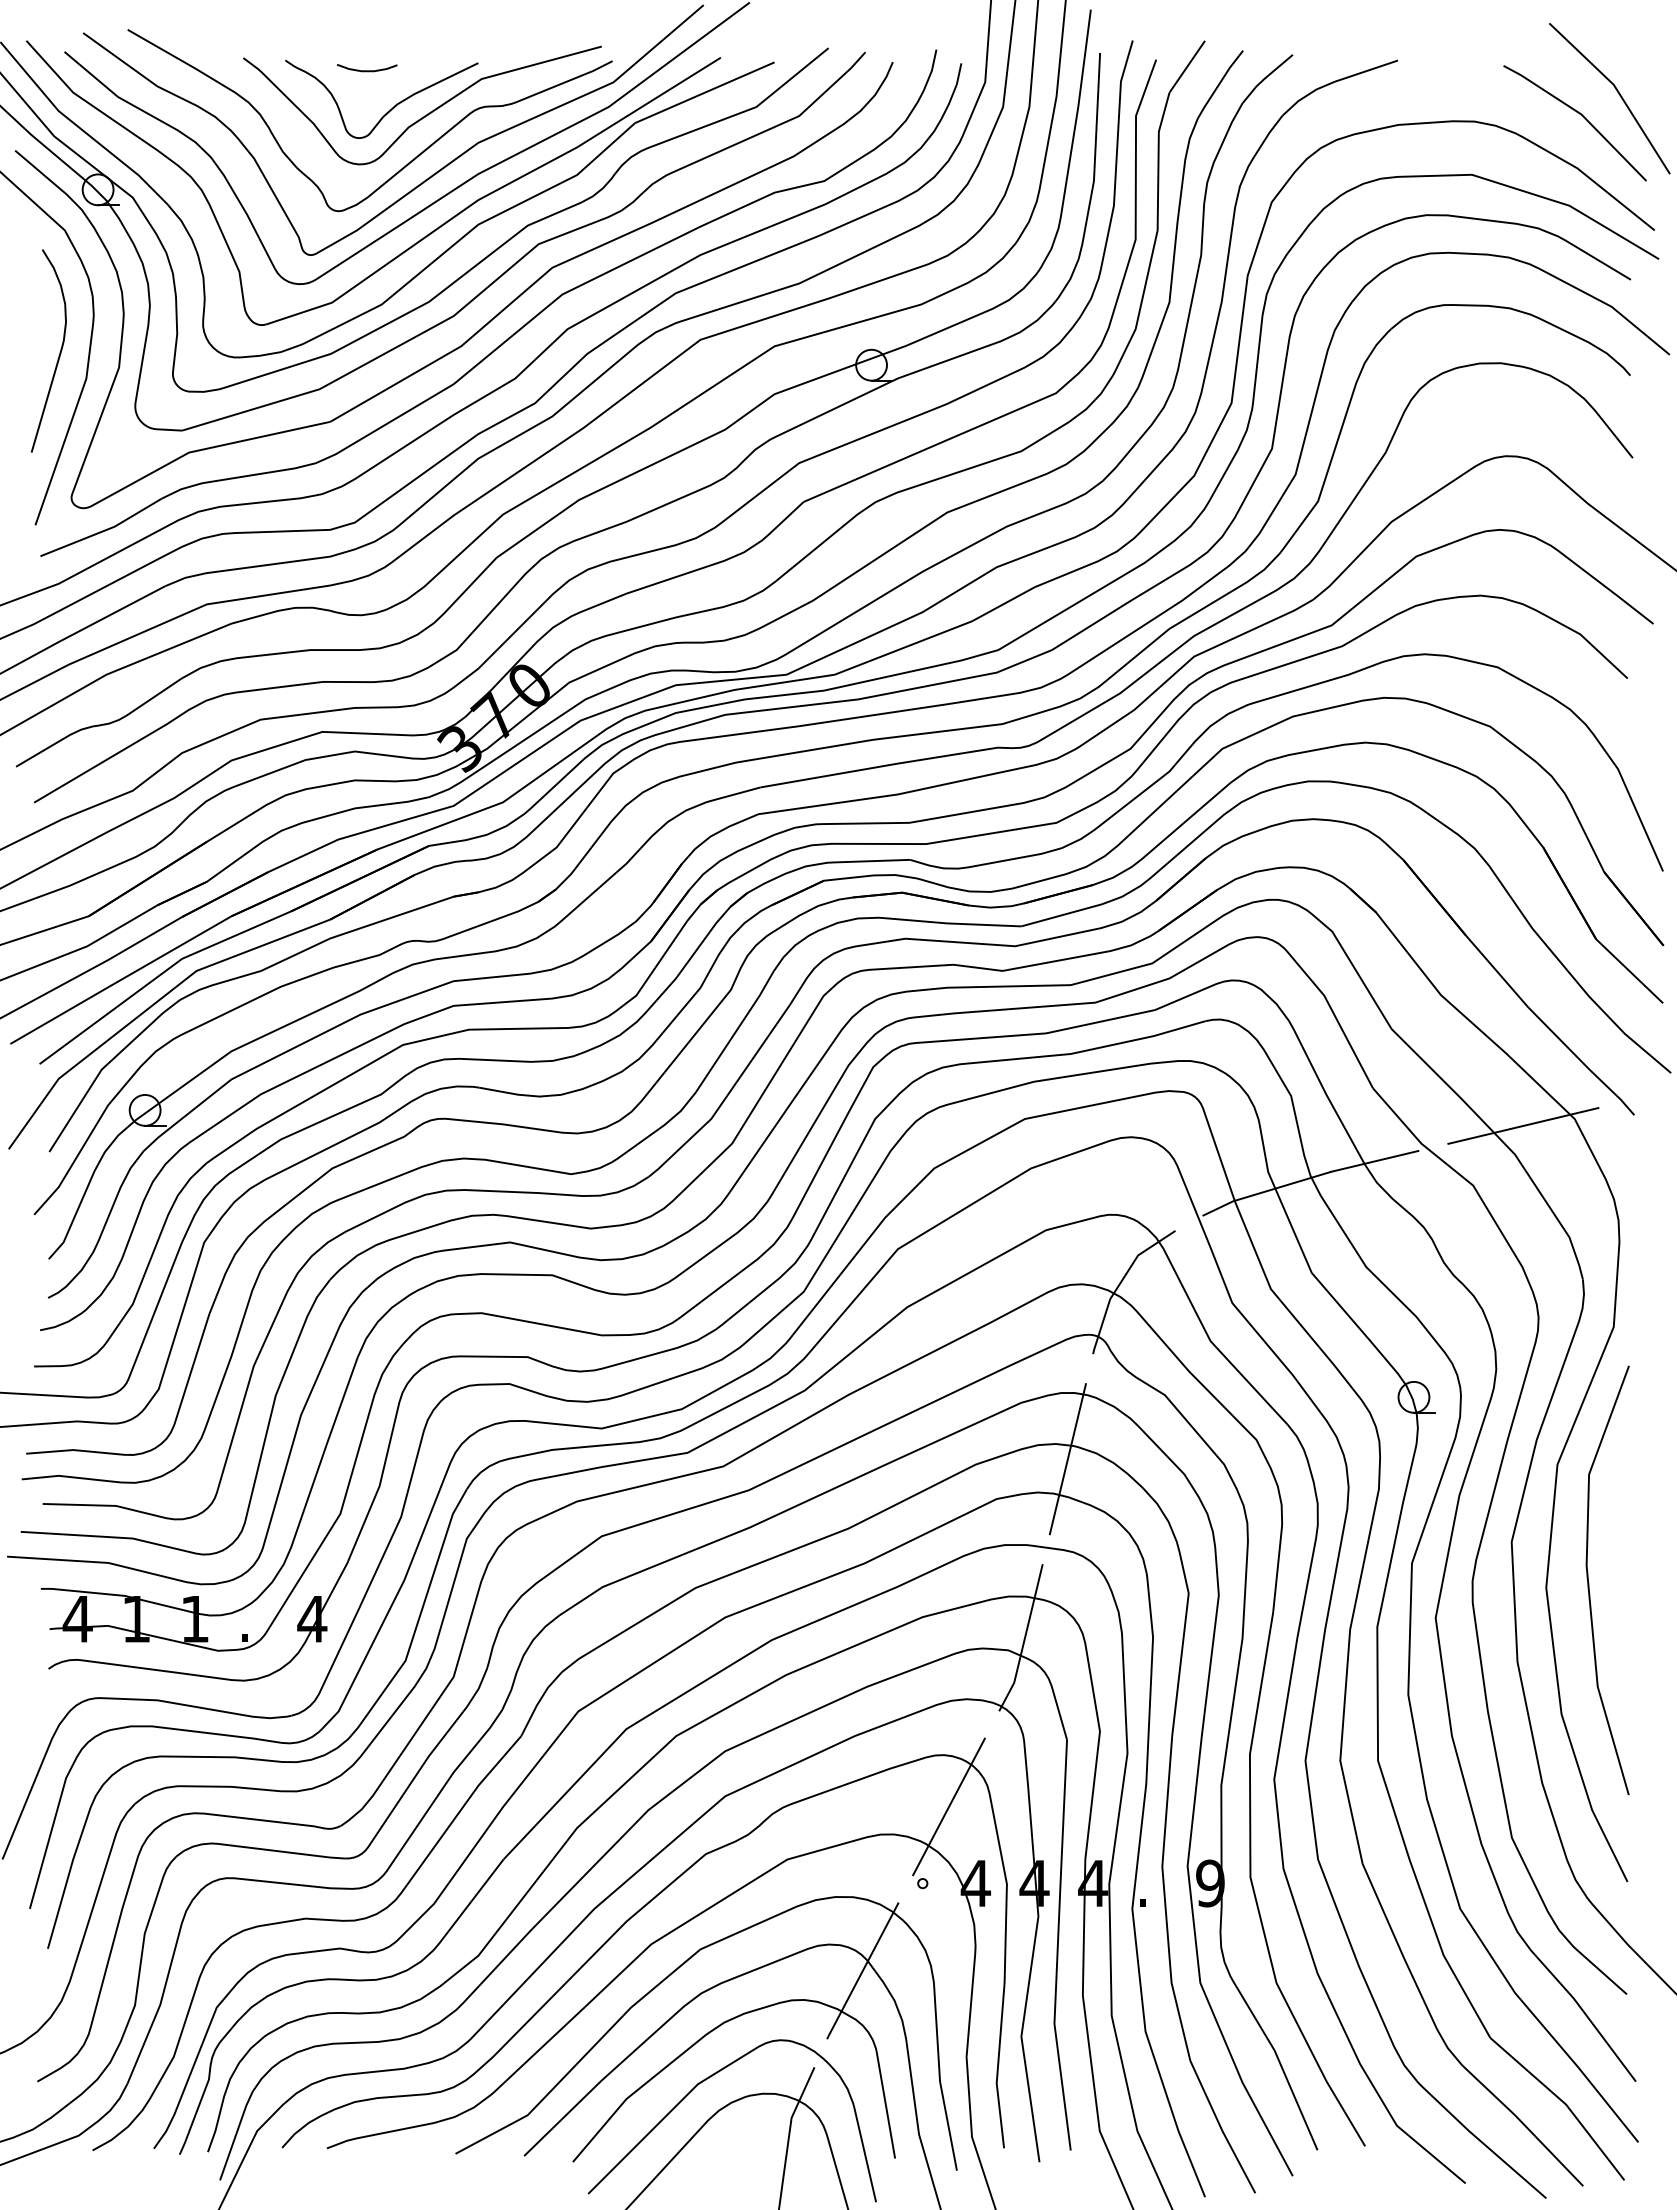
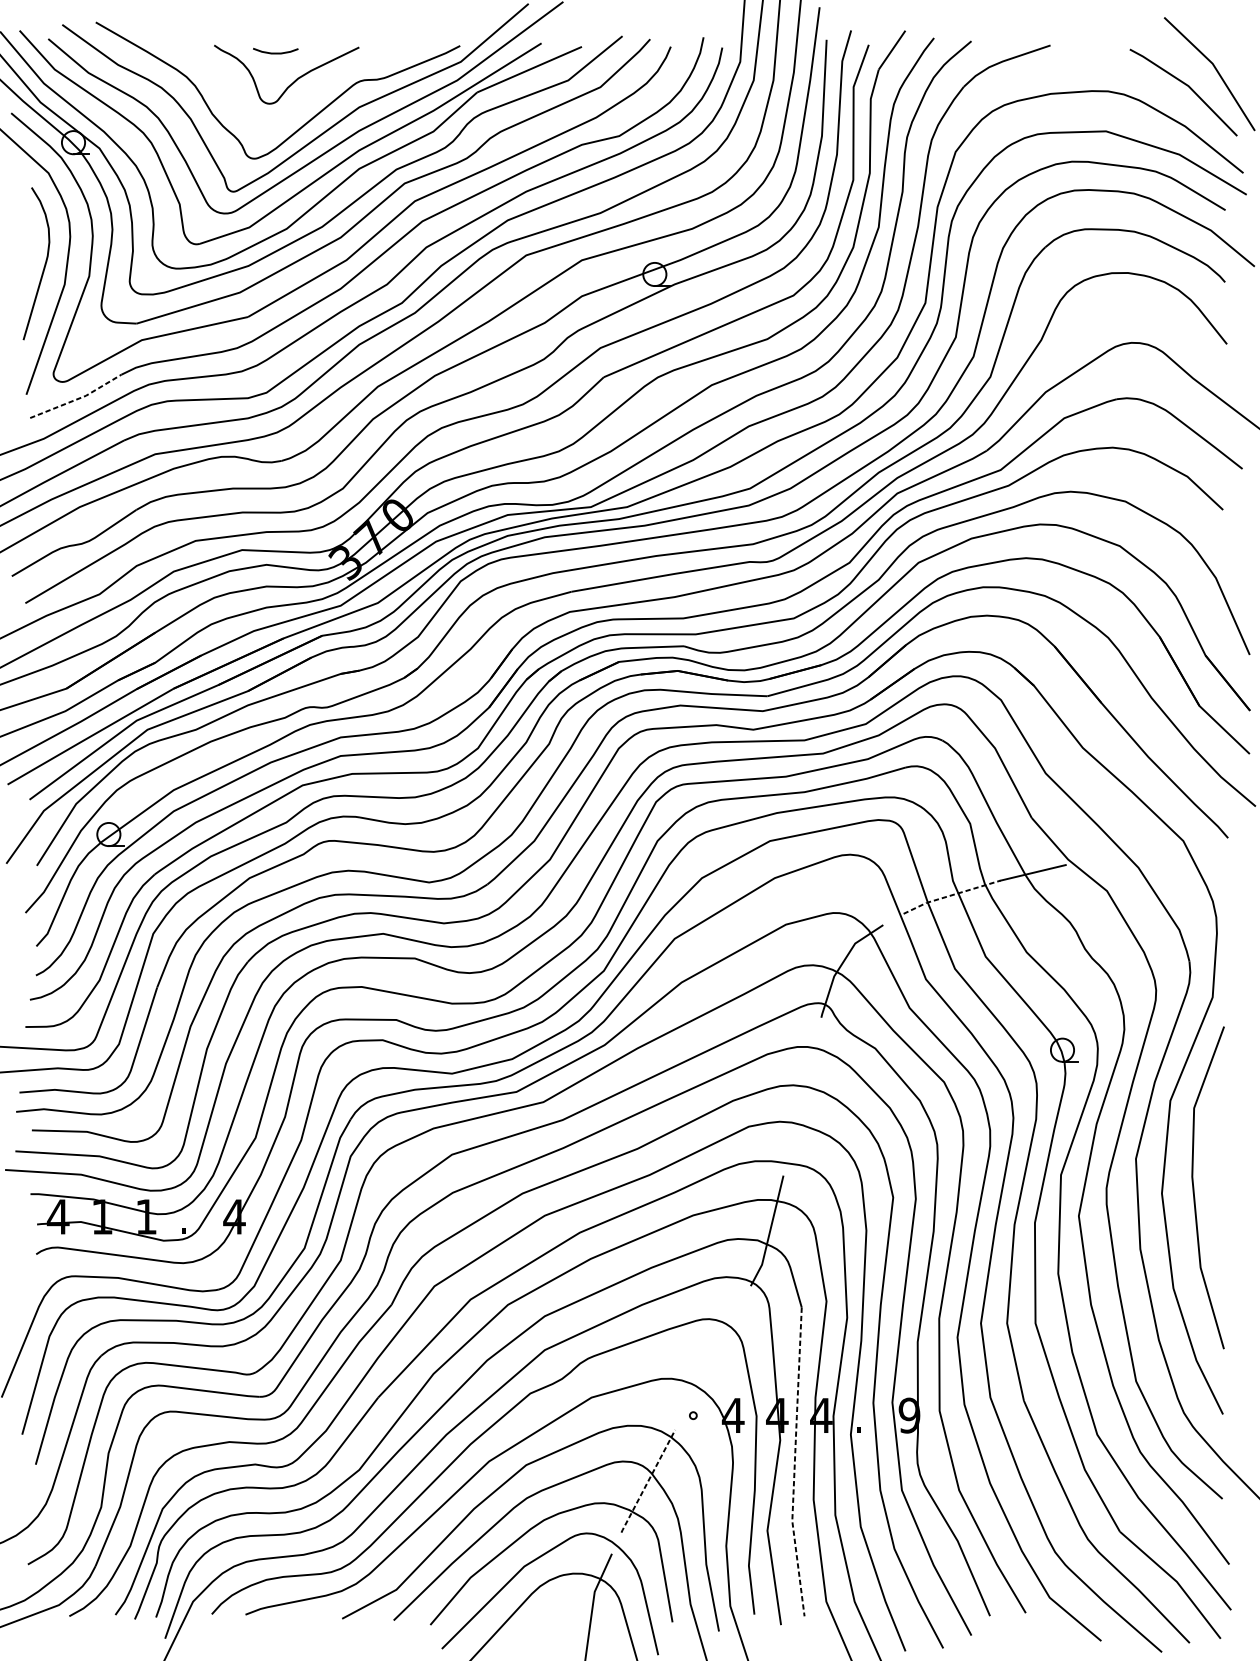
curve: (427, 113) -> (321, 85), removed
line: (103, 531) -> (77, 399), solid -> dashed
line: (1523, 1125) -> (1144, 845), removed
line: (1265, 1191) -> (950, 895), solid -> dashed
line: (1067, 1459) -> (802, 1096), removed
line: (948, 1806) -> (712, 1357), removed
line: (1057, 1946) -> (794, 1462), solid -> dashed
line: (862, 1971) -> (648, 1481), solid -> dashed

